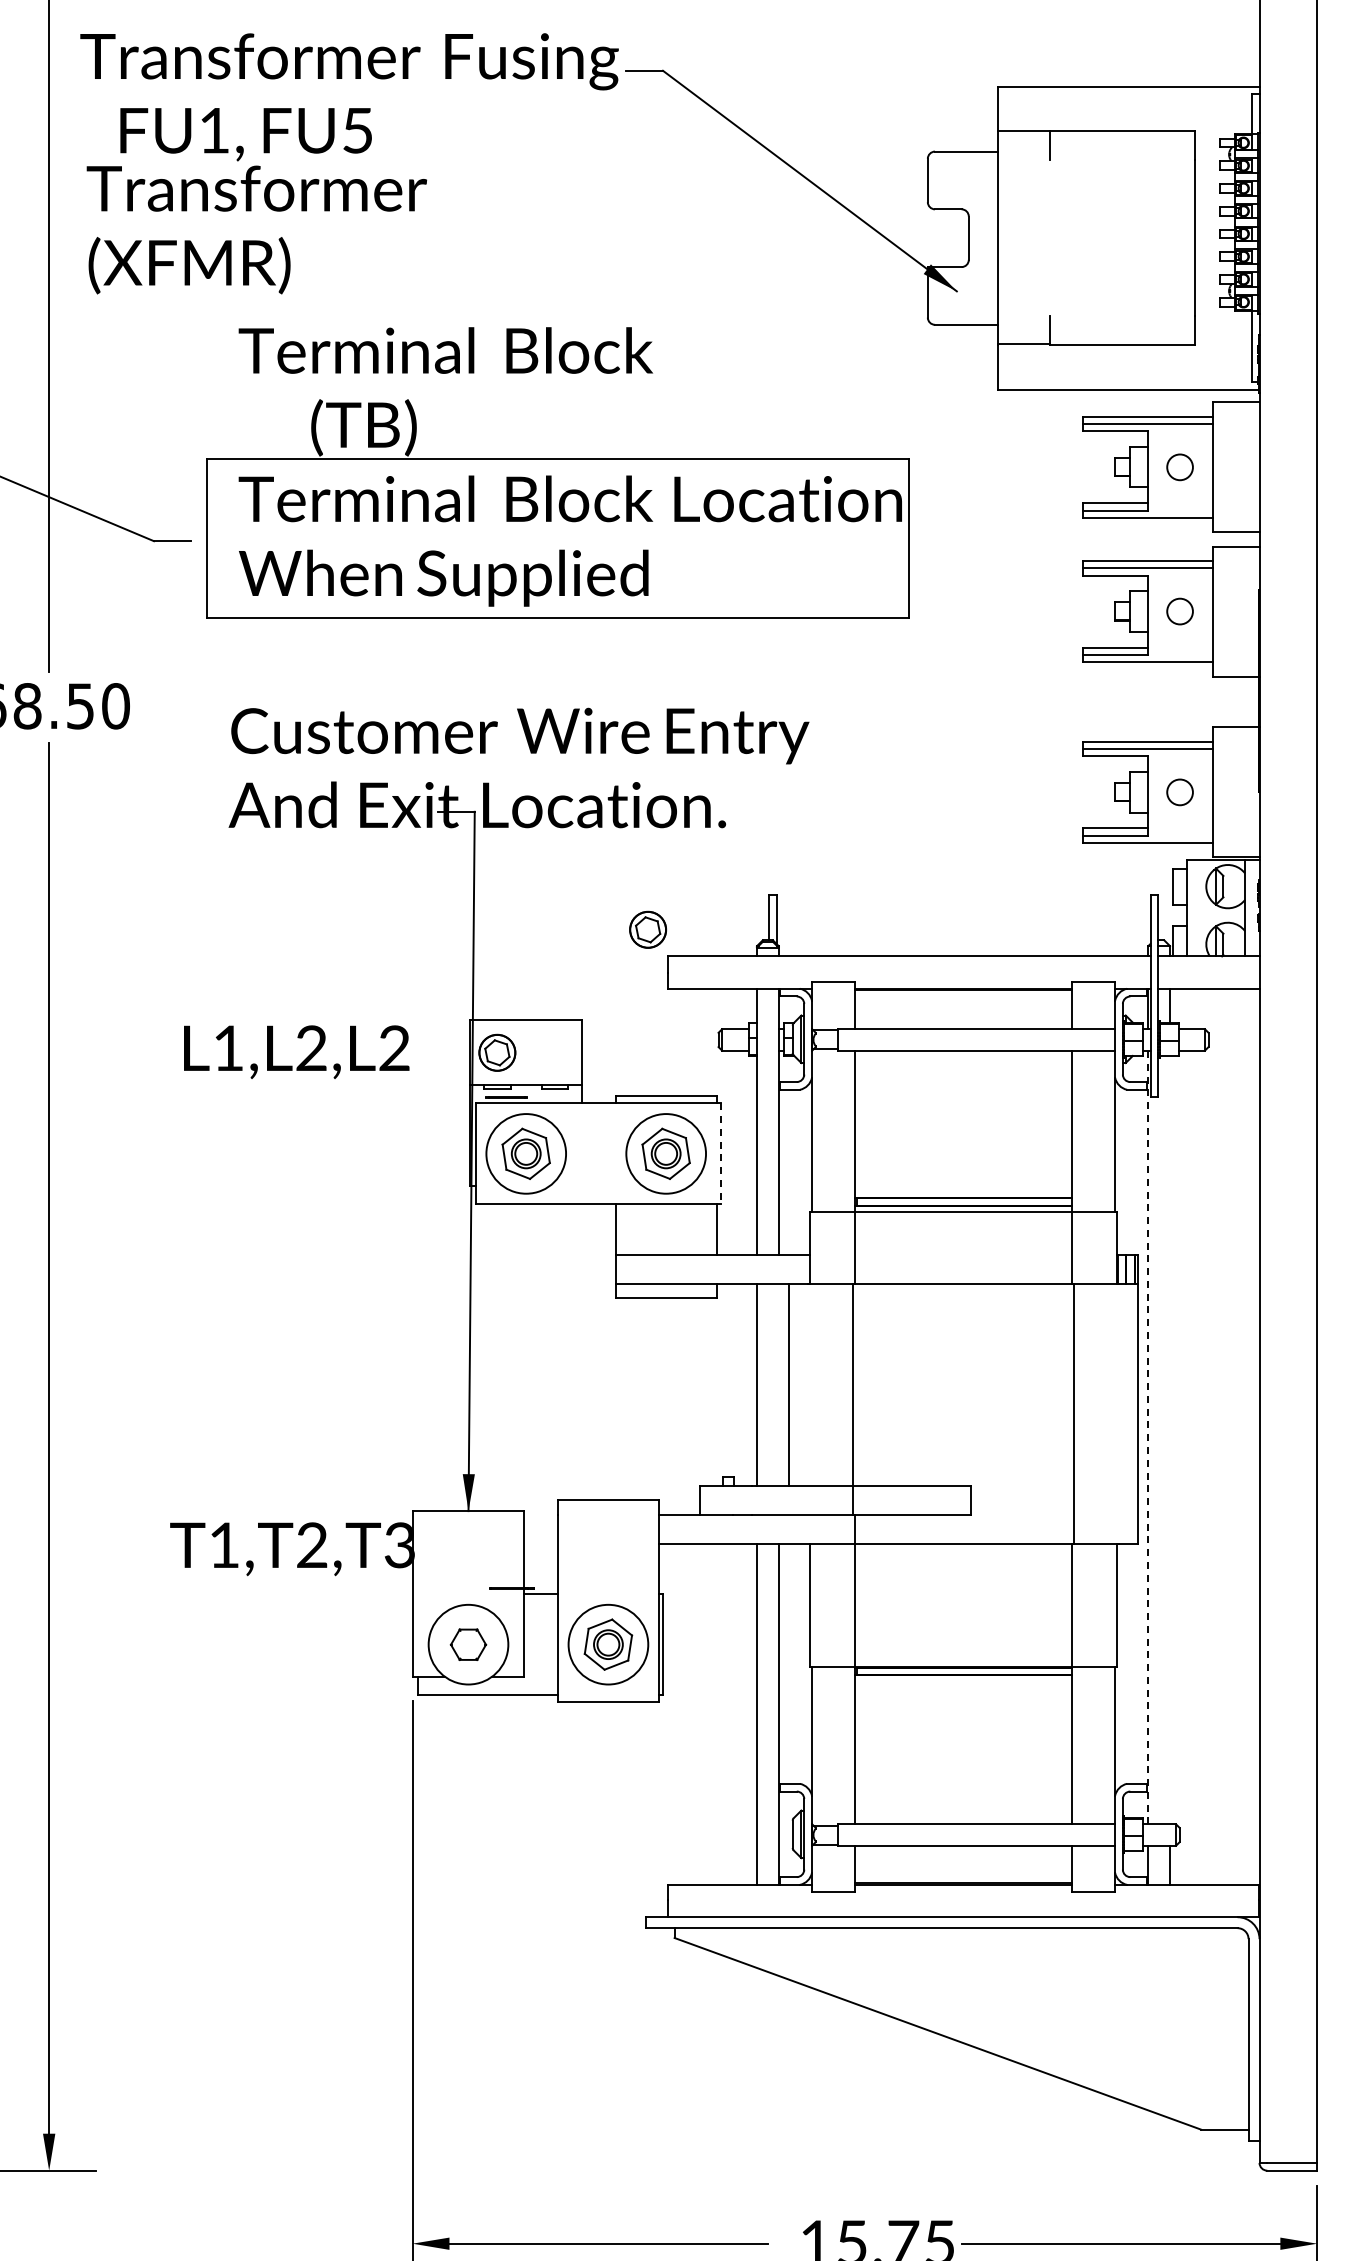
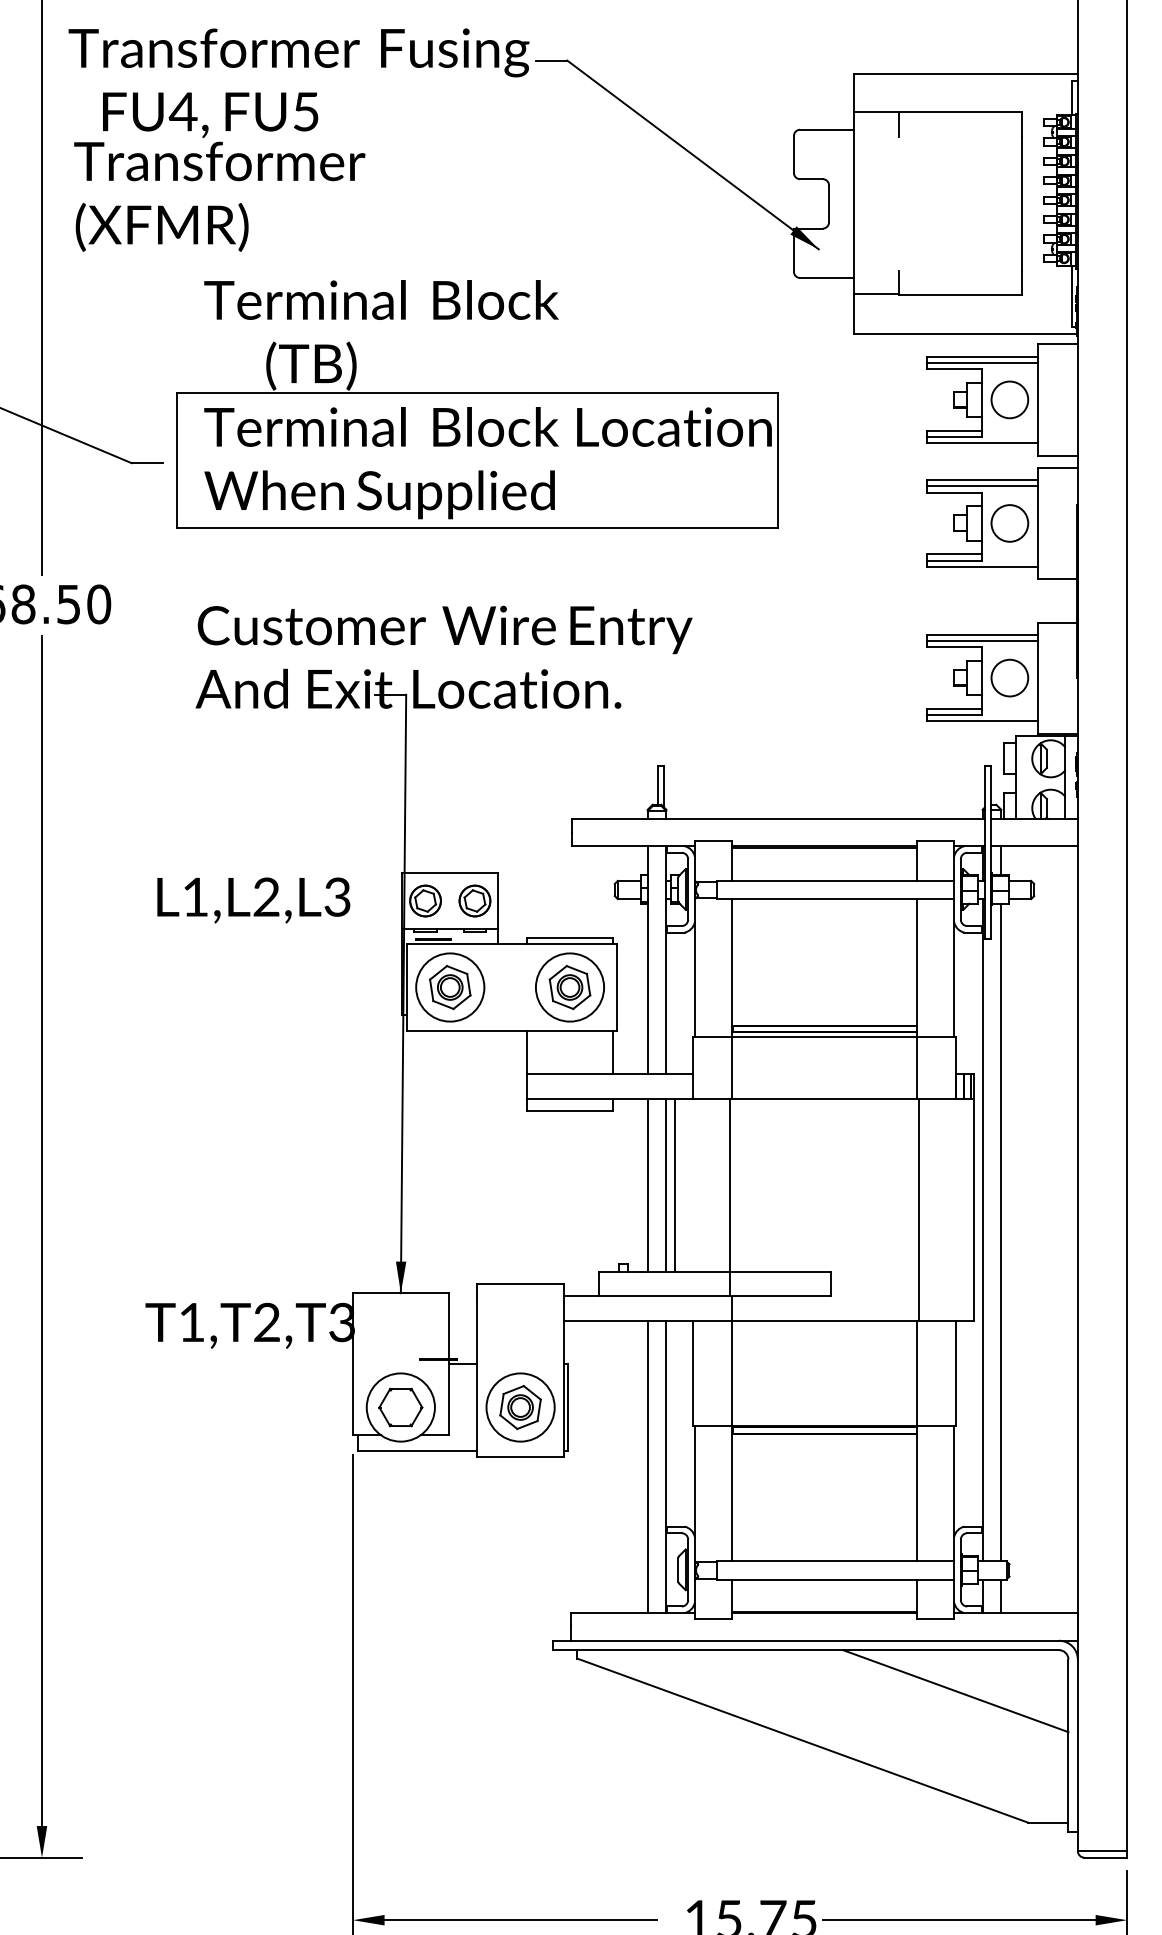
text: (214, 130) -> (183, 111), FU1, -> FU4,
circle: (1179, 467) -> (1009, 400), size x1.67
circle: (1179, 611) -> (1009, 523), size x1.67
circle: (1179, 792) -> (1009, 678), size x1.67
part: (647, 929) -> (474, 900), moved
text: (394, 1048) -> (337, 897), L1,L2,L2 -> L1,L2,L3
line: (721, 1153) -> (617, 987), dashed -> solid
line: (778, 1384) -> (666, 1184), added
line: (1148, 1437) -> (982, 1230), dashed -> solid
line: (1170, 1439) -> (1001, 1231), added
part: (468, 1644) -> (400, 1407), size x1.43
line: (1116, 1976) -> (955, 1691), added

